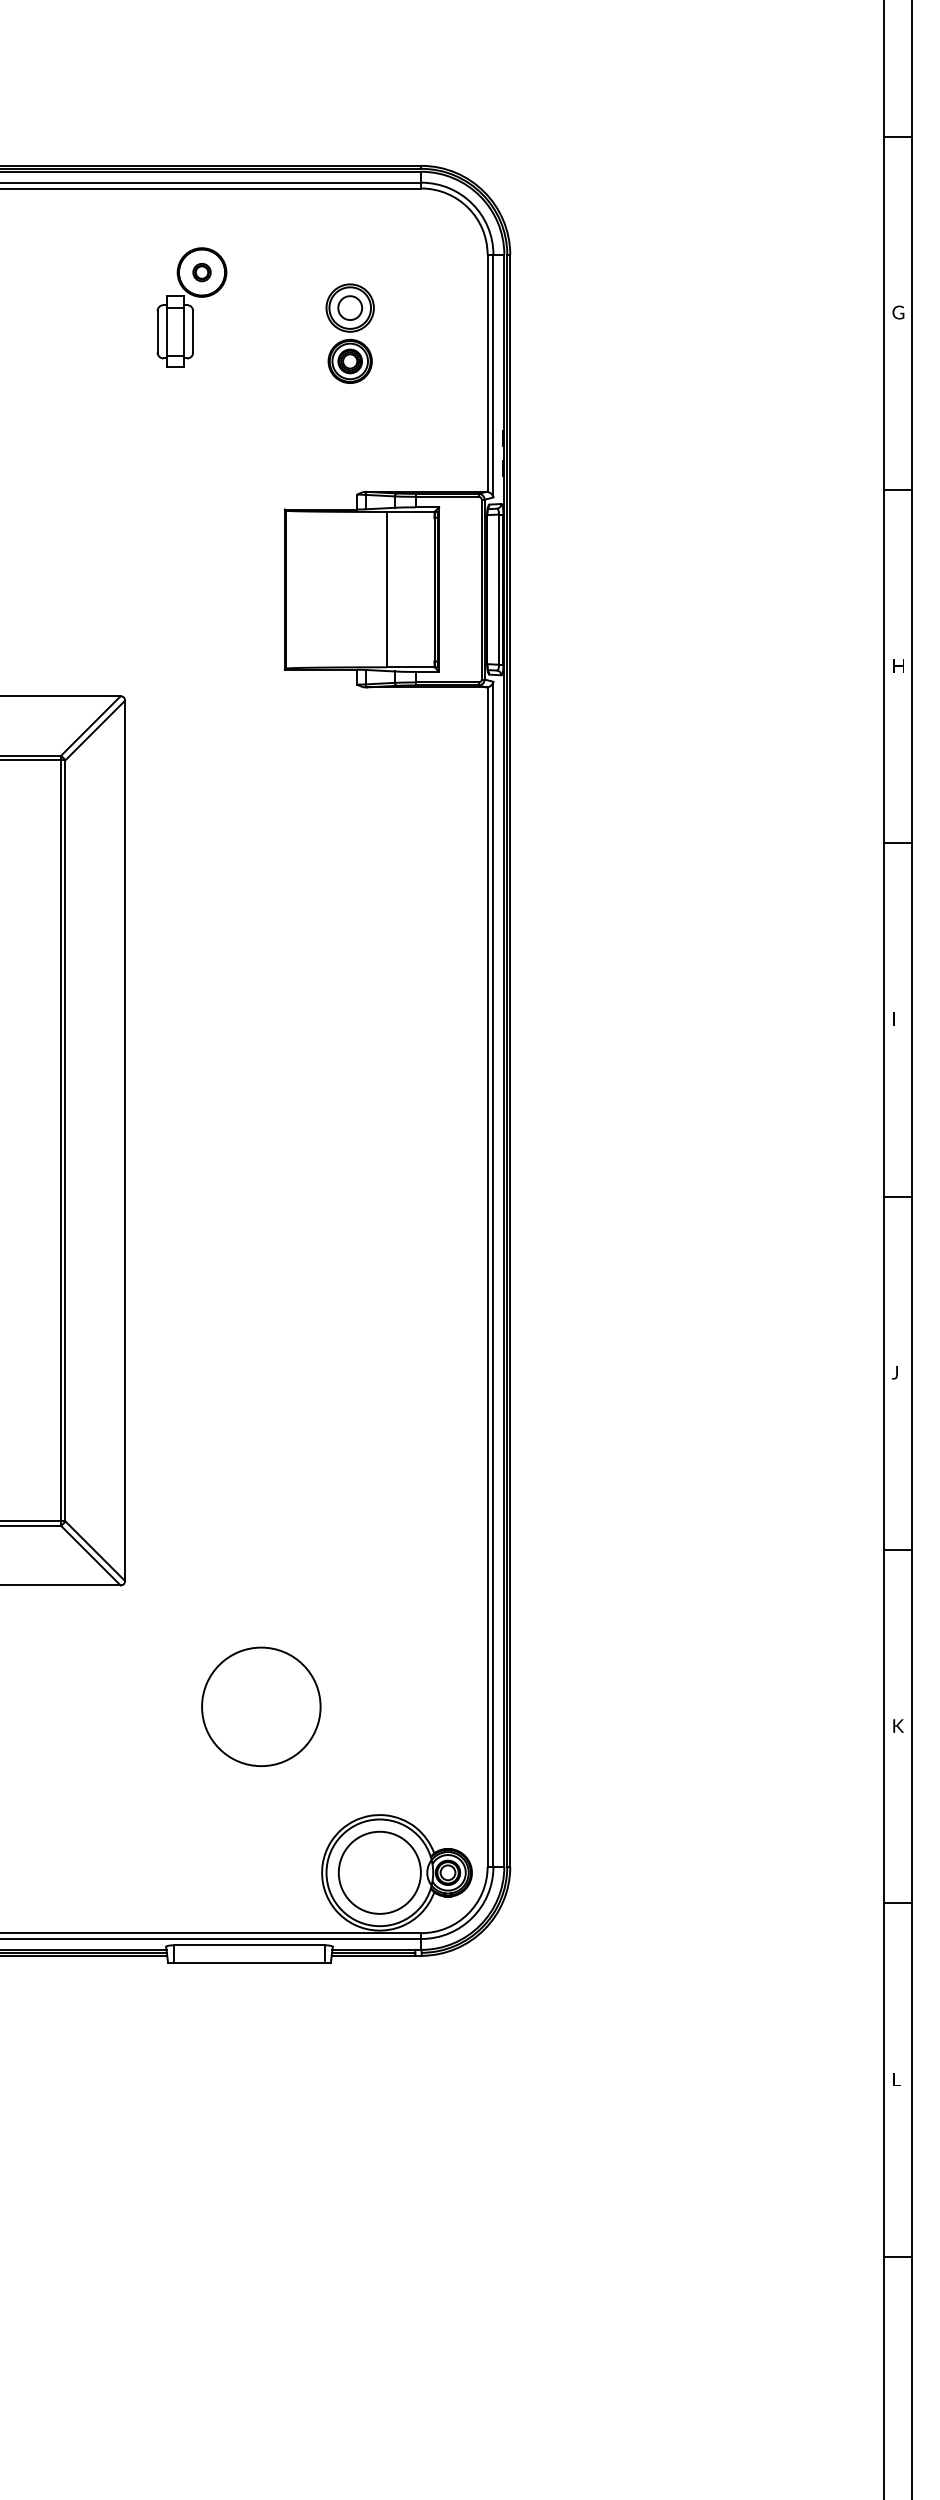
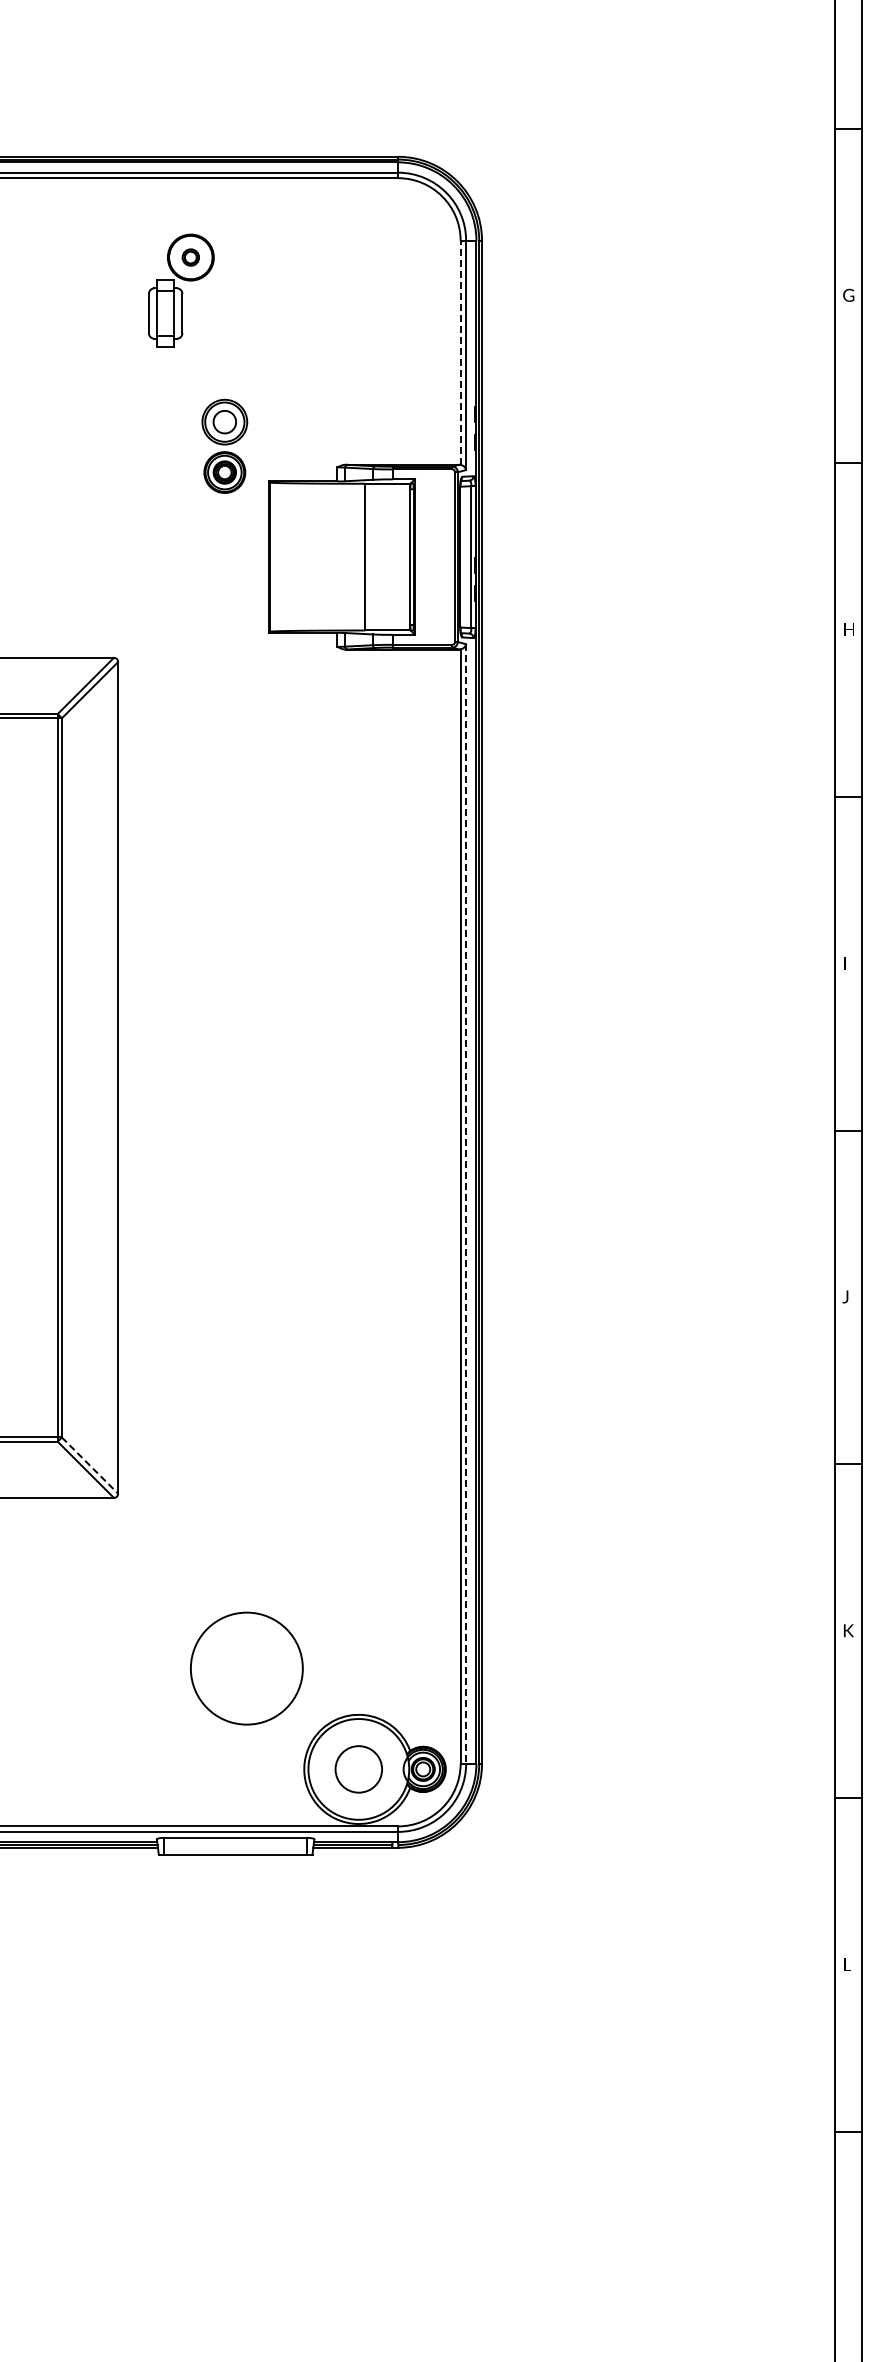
part: (349, 332) -> (224, 445), moved
line: (487, 373) -> (460, 352), solid -> dashed
line: (493, 1274) -> (466, 1204), solid -> dashed
line: (94, 1551) -> (89, 1465), solid -> dashed
circle: (260, 1706) -> (246, 1668), moved
circle: (379, 1872) -> (358, 1769), size x0.6

